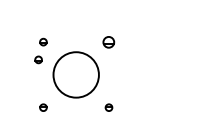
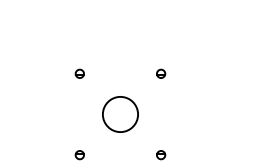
part: (109, 41) -> (161, 73), size x0.62
part: (38, 59) -> (73, 95), removed
circle: (76, 74) -> (120, 114), size x0.62

